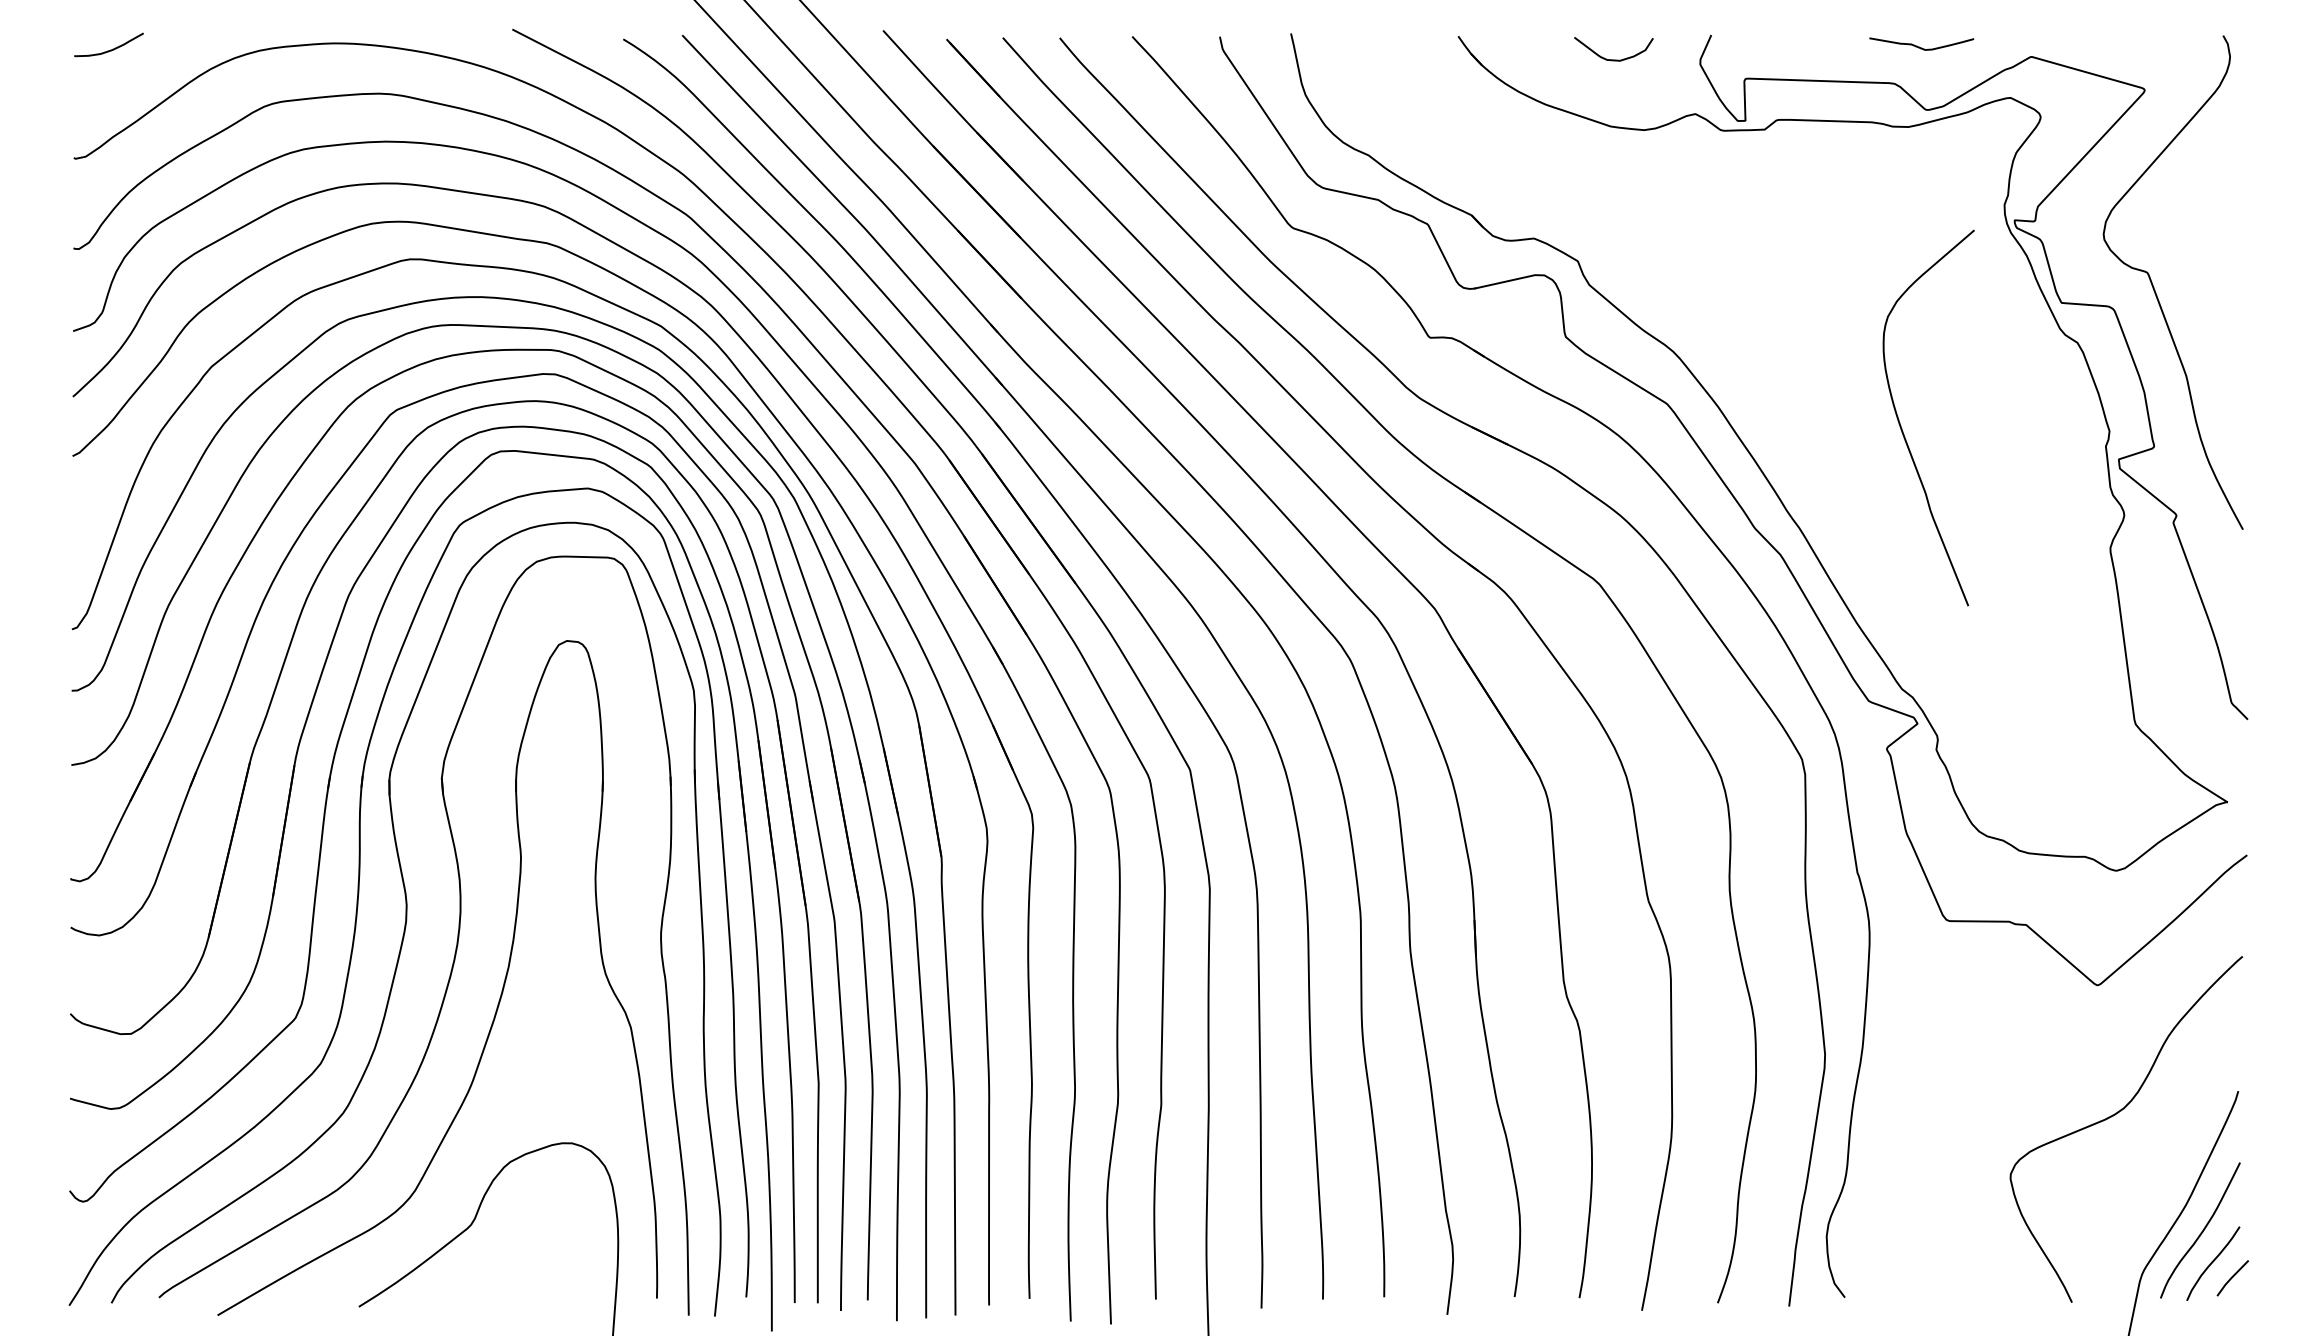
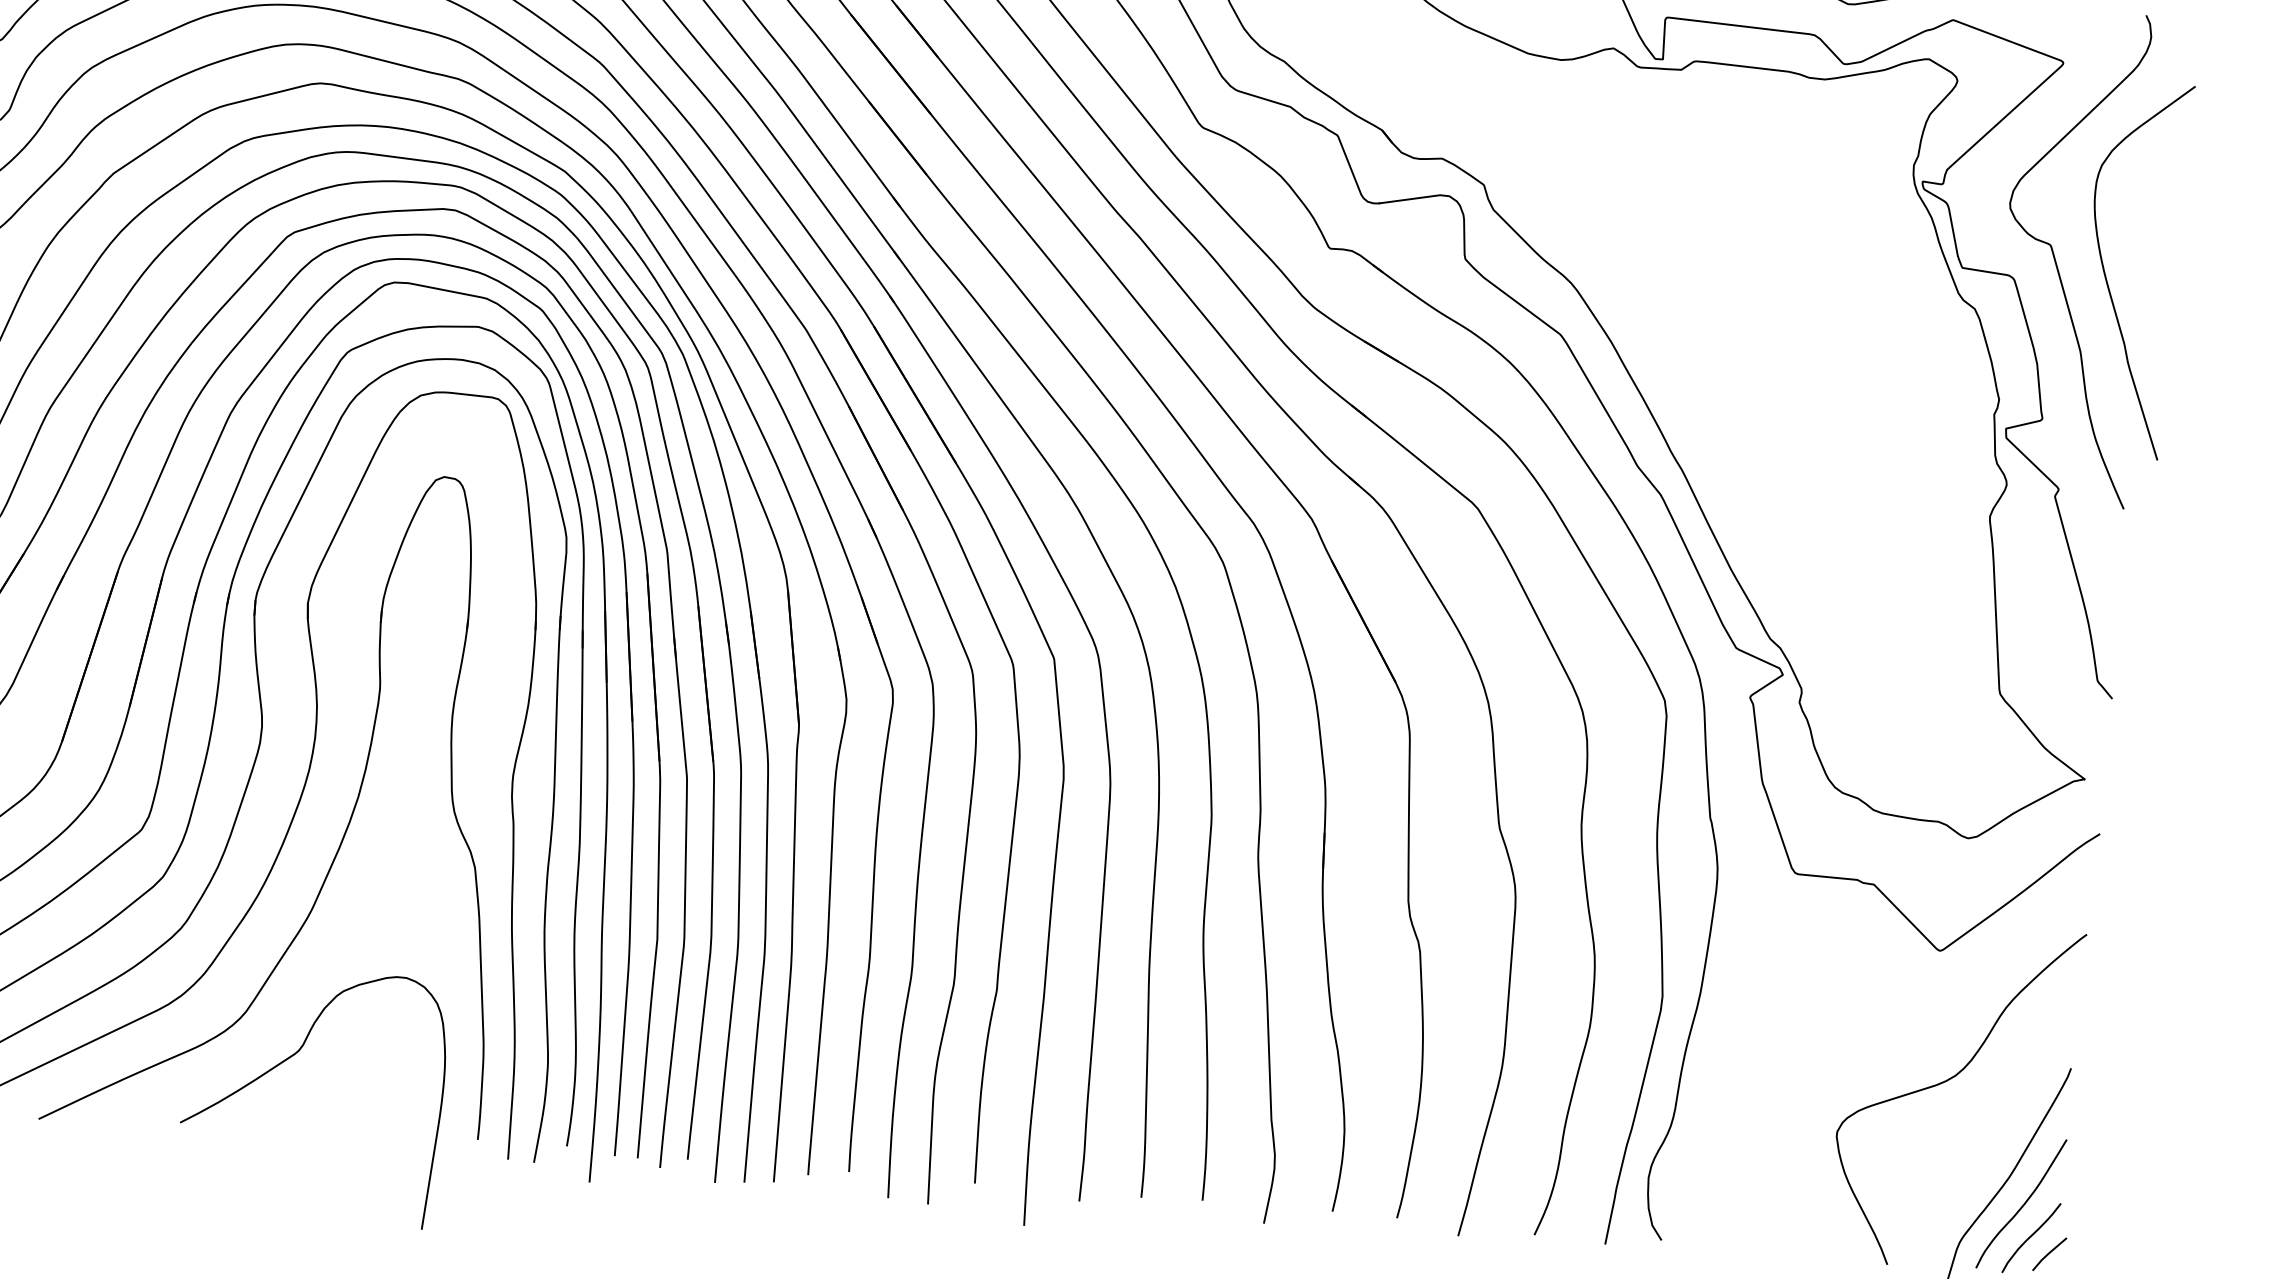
curve: (1901, 425) -> (2106, 274), moved

